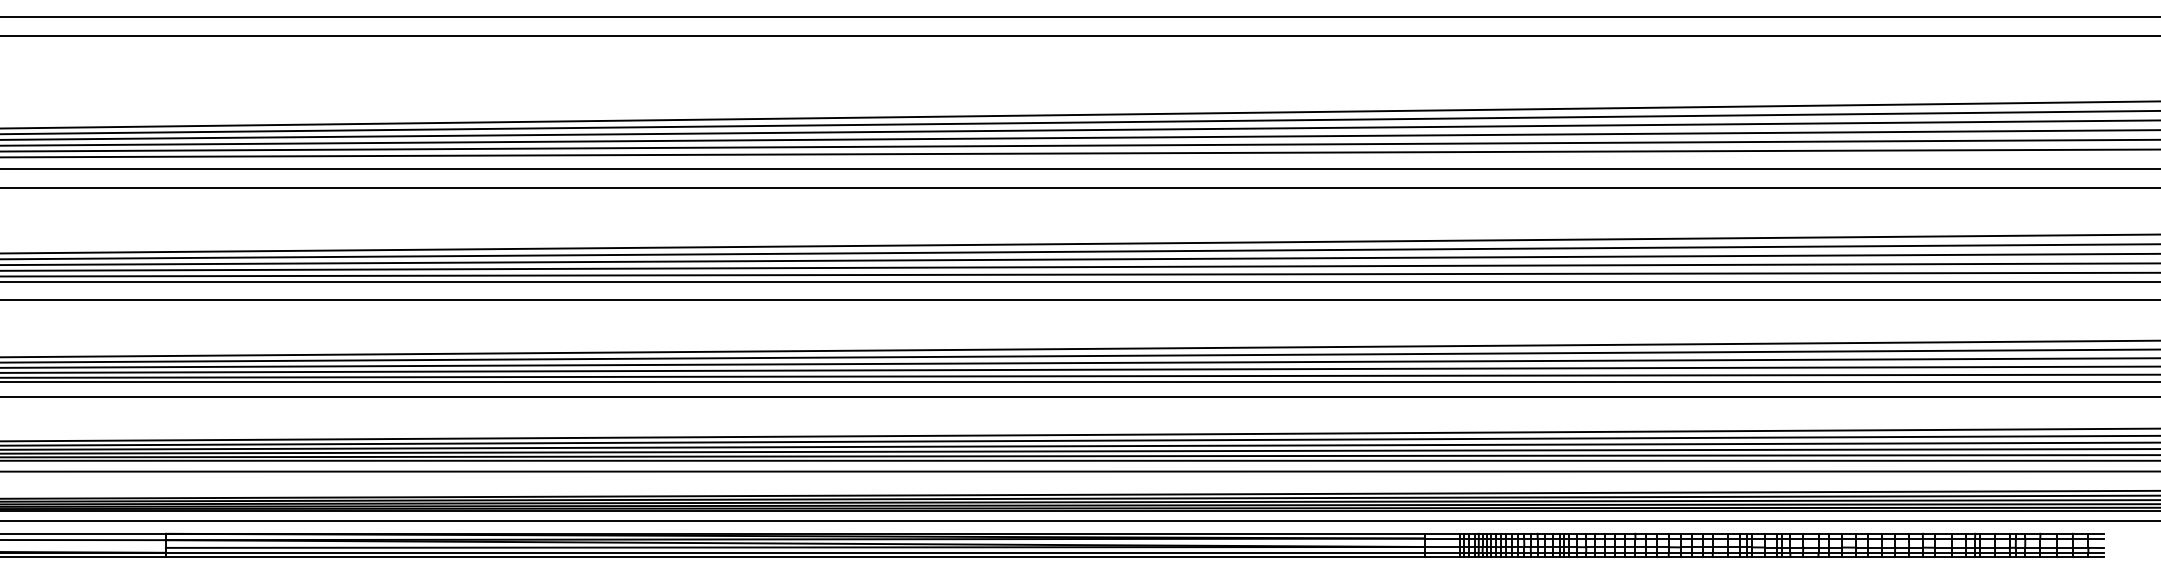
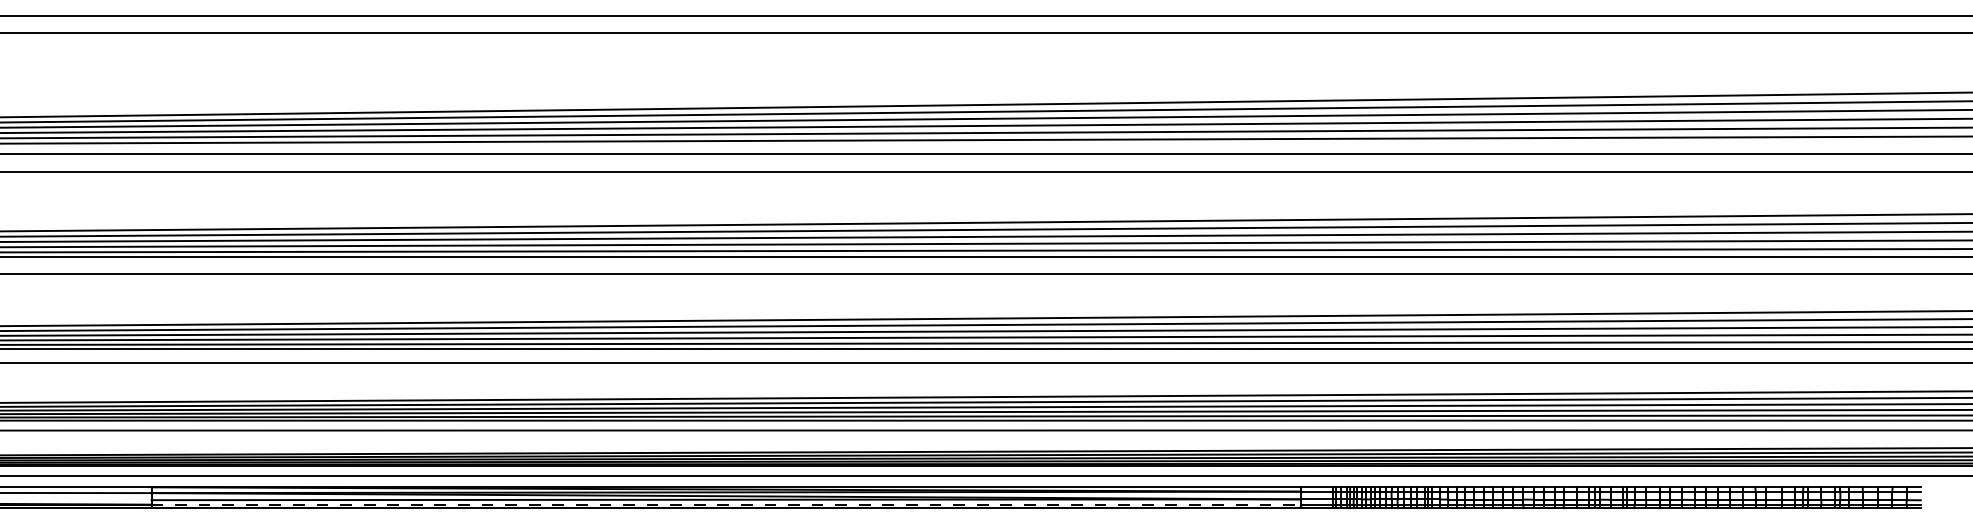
line: (795, 552) -> (726, 504), solid -> dashed

